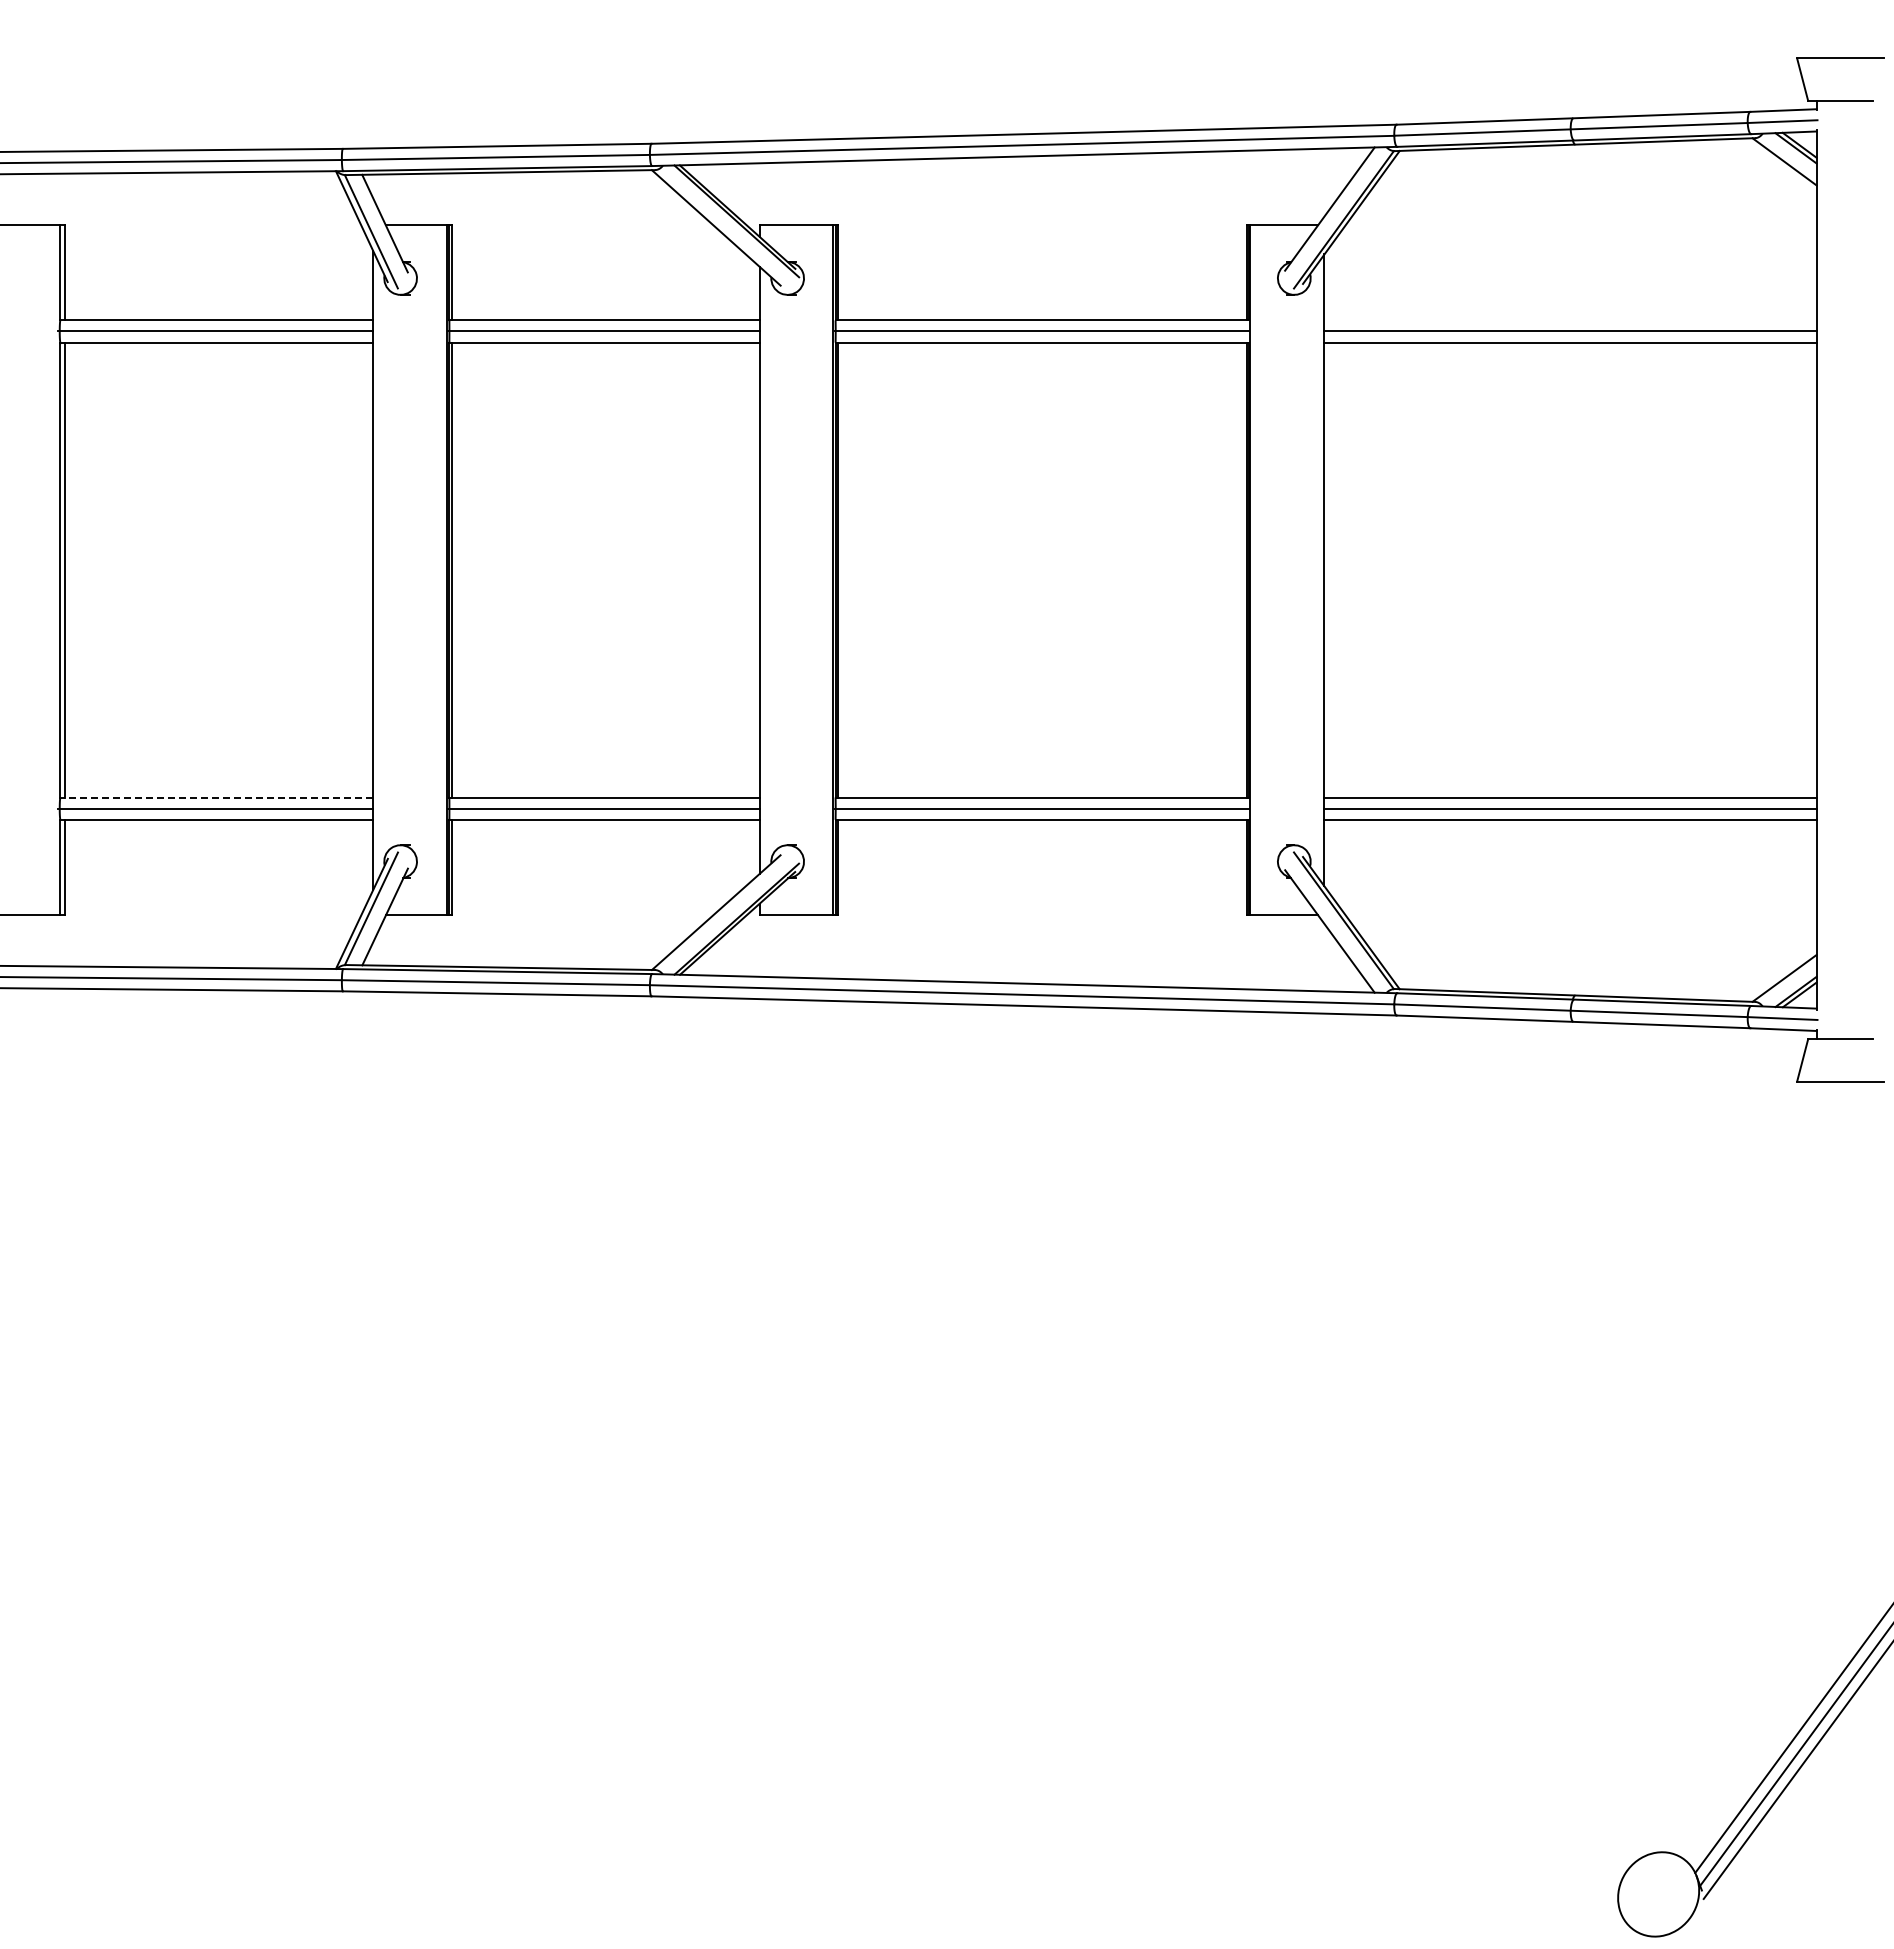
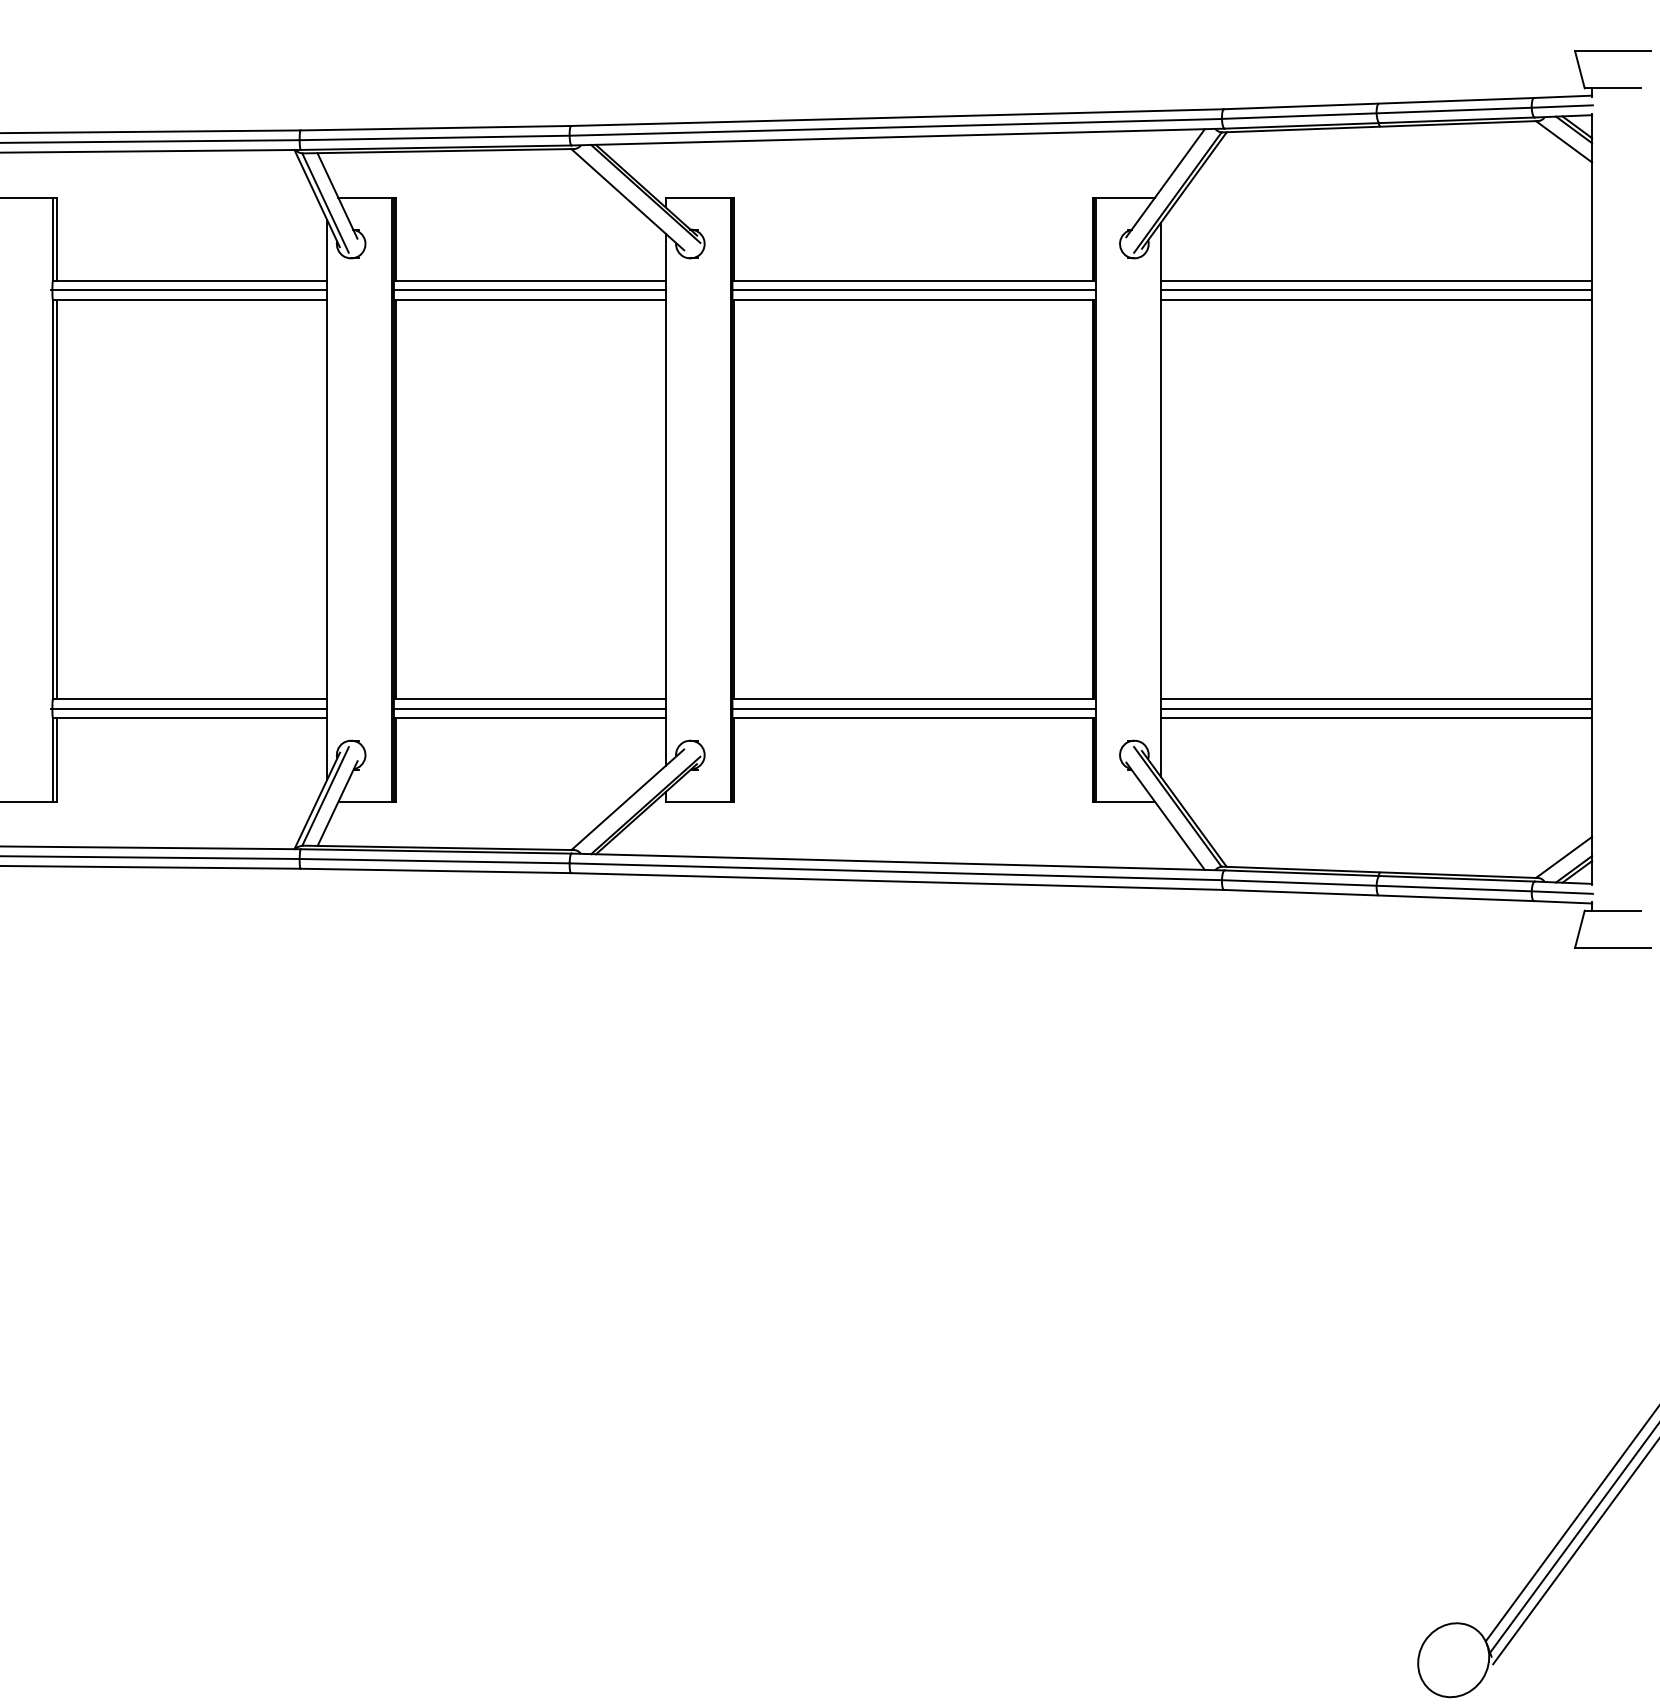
line: (1570, 320) -> (1376, 280), added
line: (216, 797) -> (189, 698), dashed -> solid

